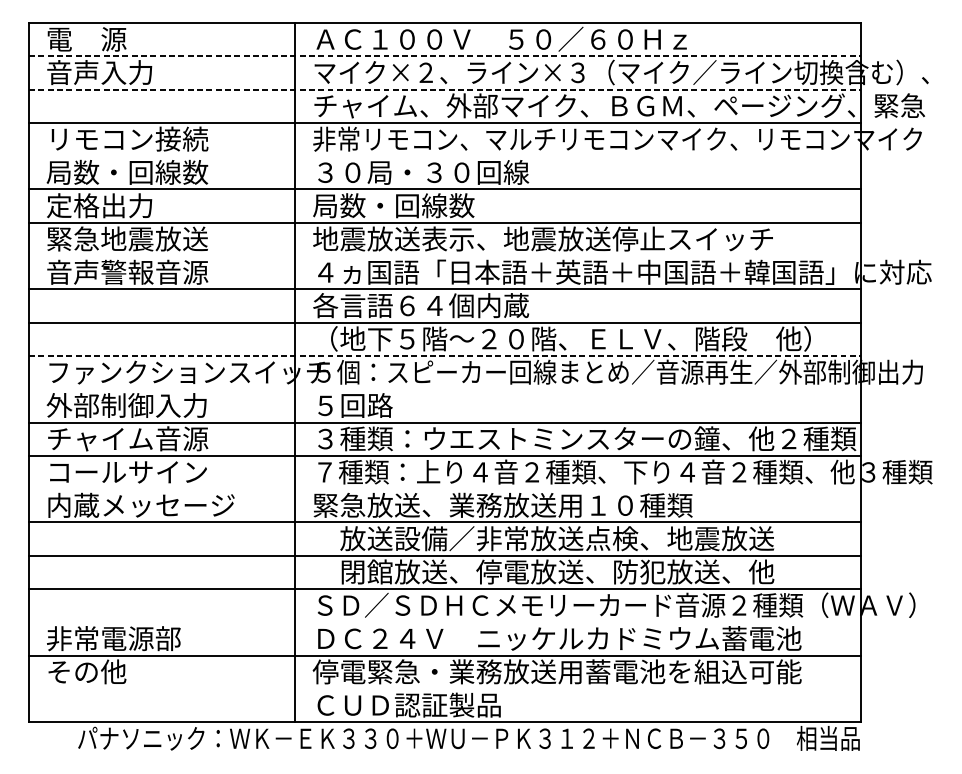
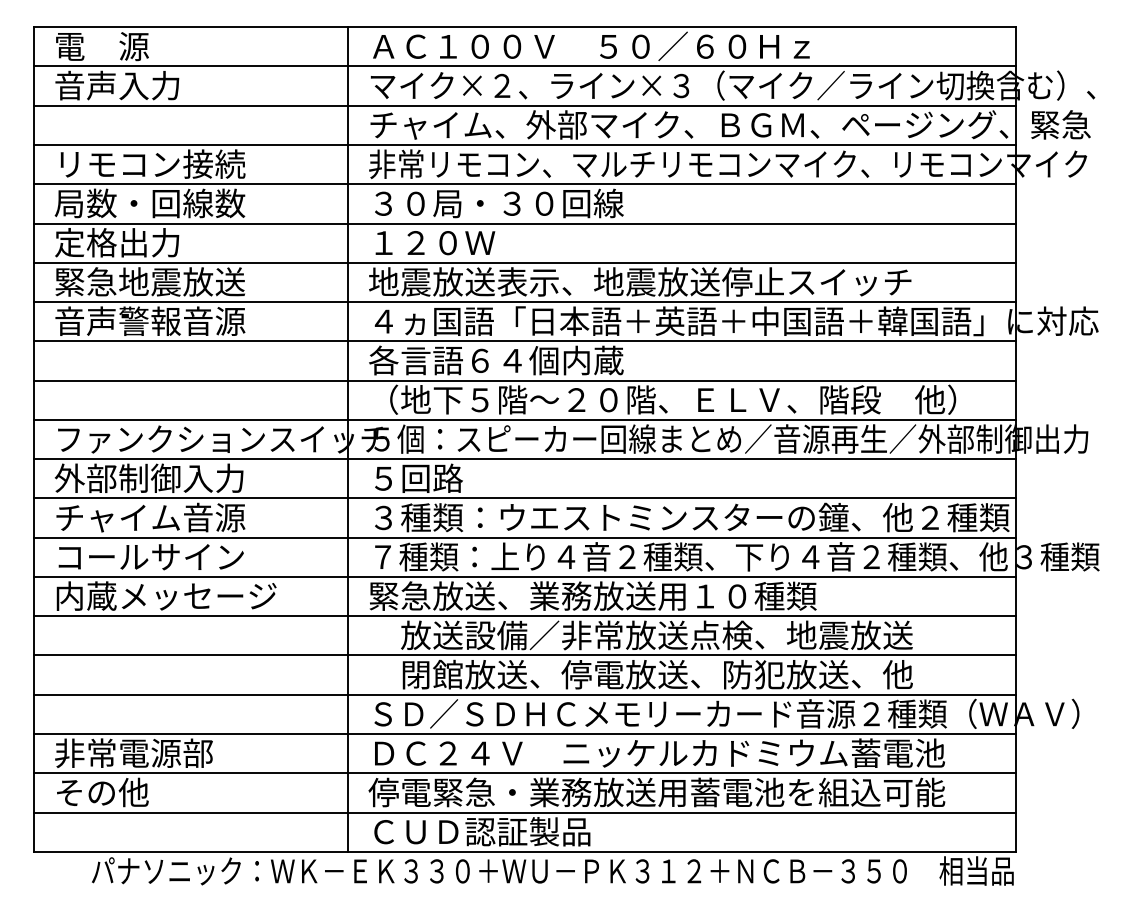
line: (444, 56) -> (524, 66), dashed -> solid
line: (444, 89) -> (524, 105), dashed -> solid
line: (444, 156) -> (524, 184), added
text: (394, 205) -> (464, 242), 局数・回線数 -> １２０Ｗ
line: (444, 256) -> (524, 302), added
line: (444, 355) -> (524, 419), dashed -> solid
line: (444, 389) -> (524, 459), added
line: (444, 488) -> (524, 576), added
line: (444, 621) -> (524, 733), added
line: (444, 688) -> (524, 812), added

